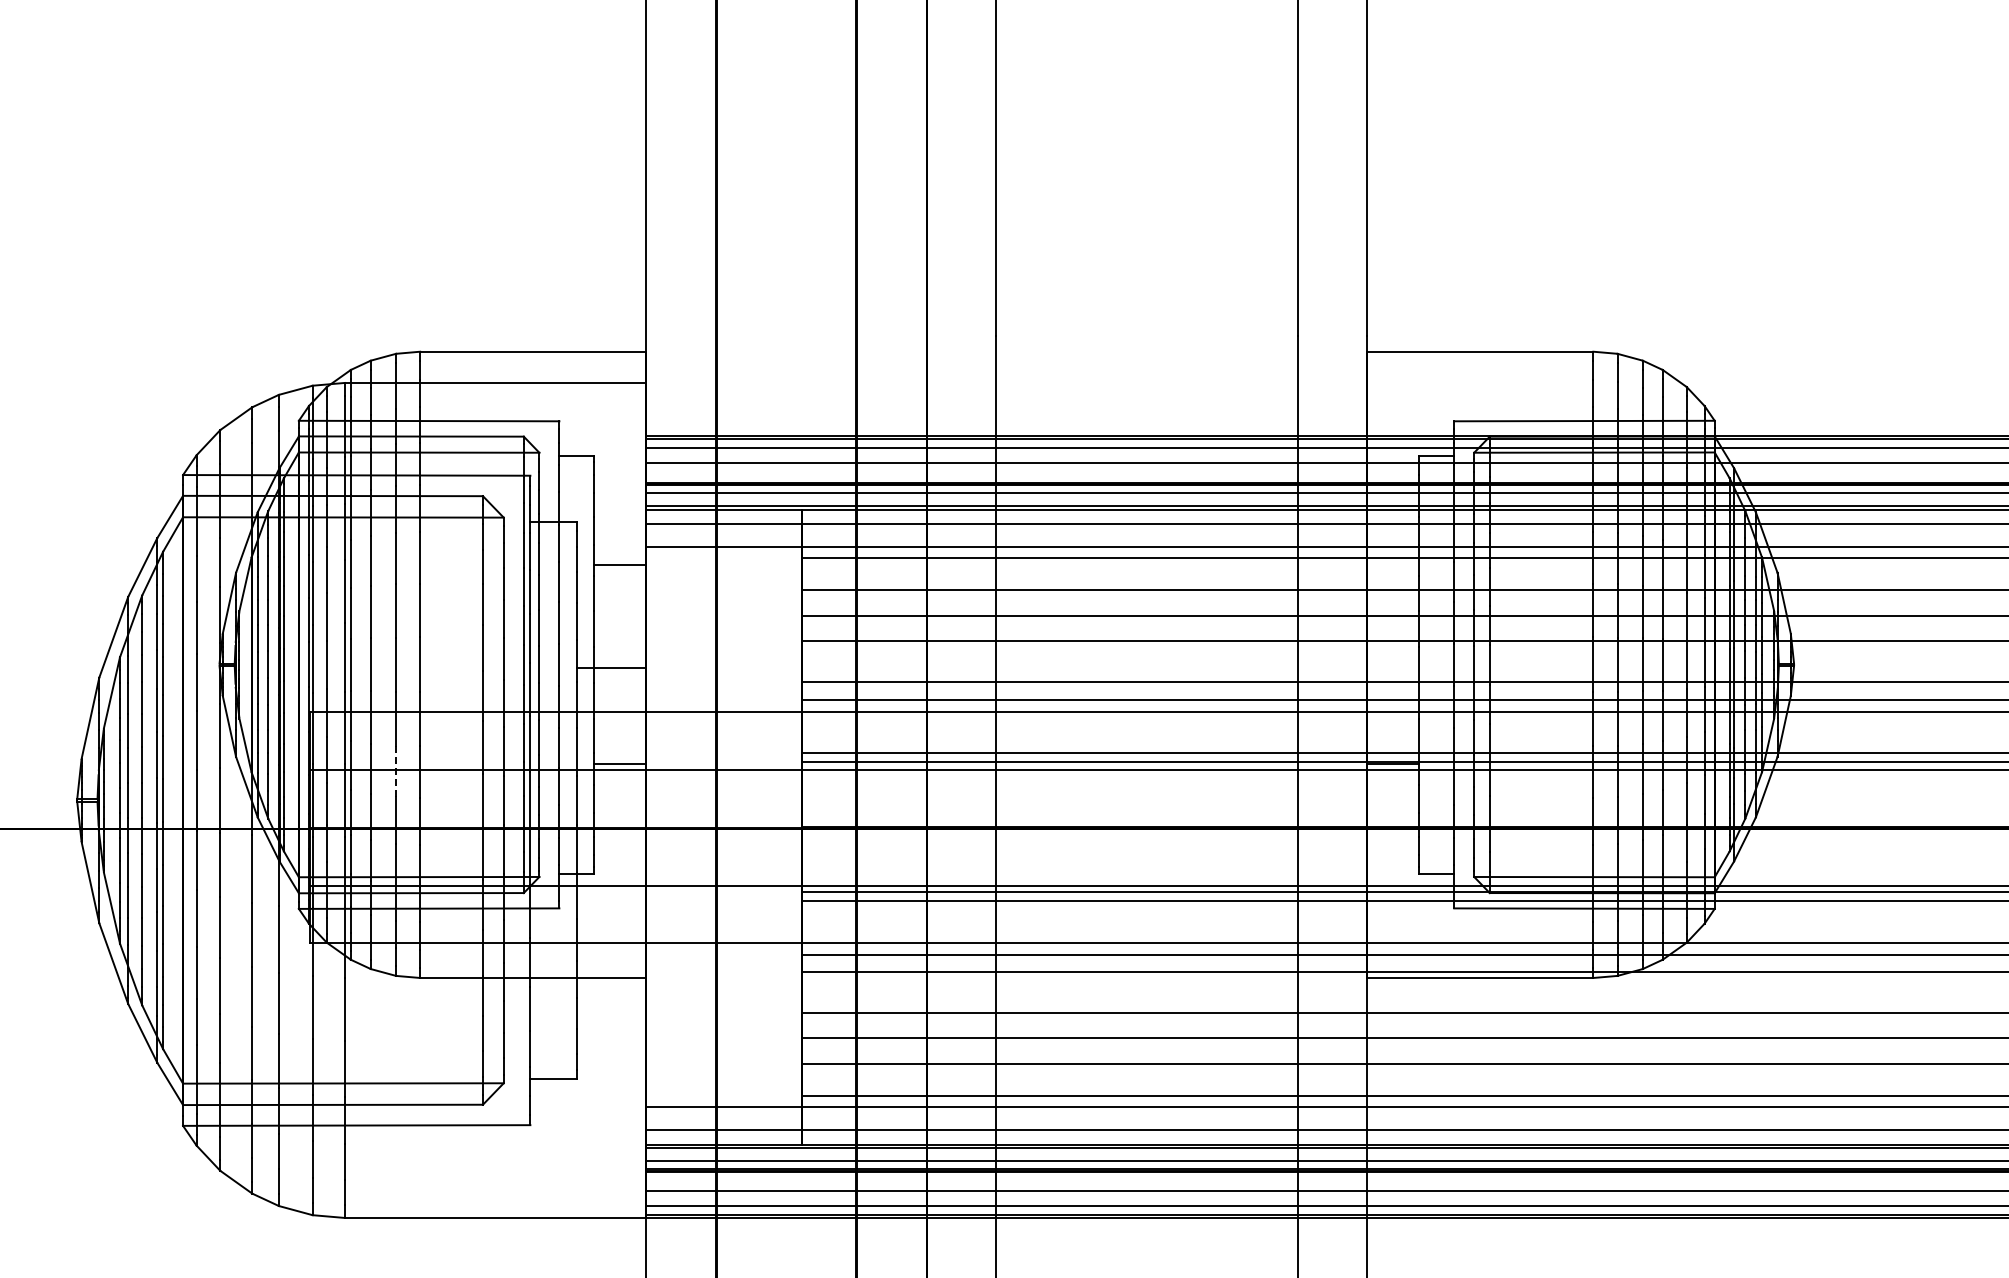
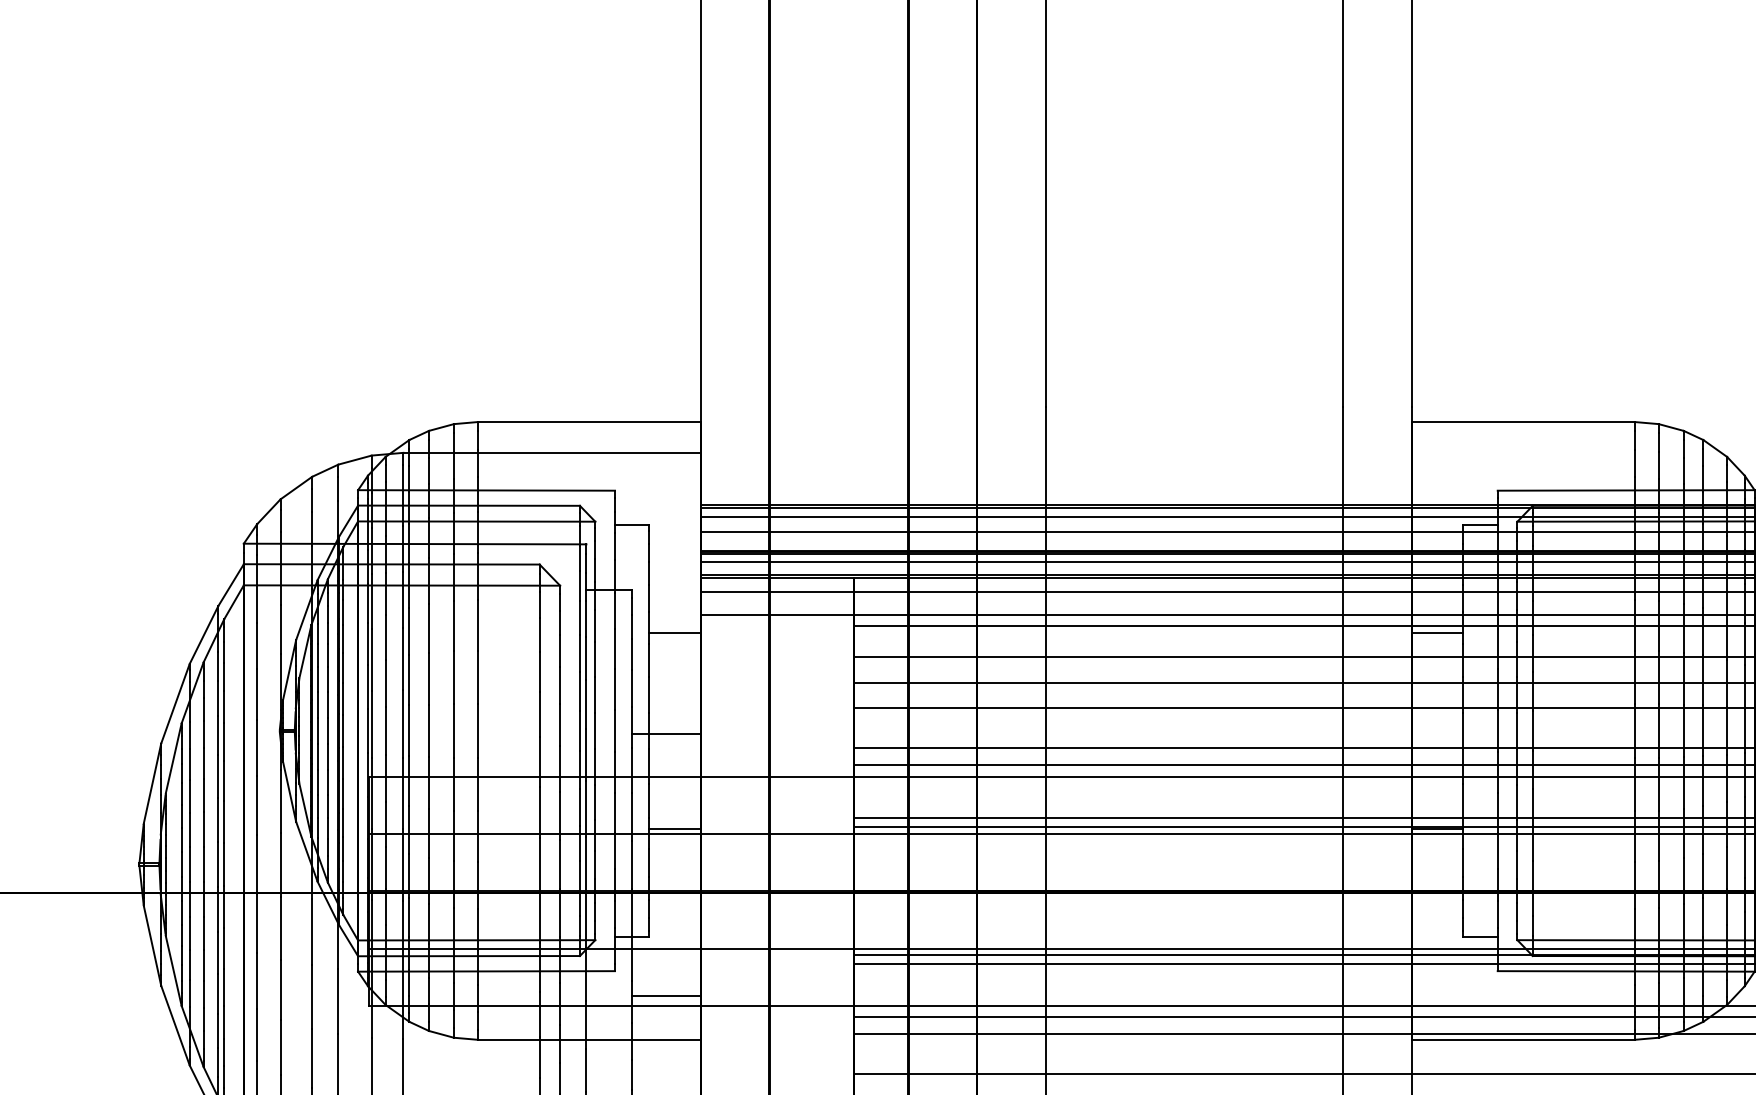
line: (1393, 565) -> (1437, 632), added
line: (396, 771) -> (454, 836), dashed -> solid
line: (611, 933) -> (666, 995), added

